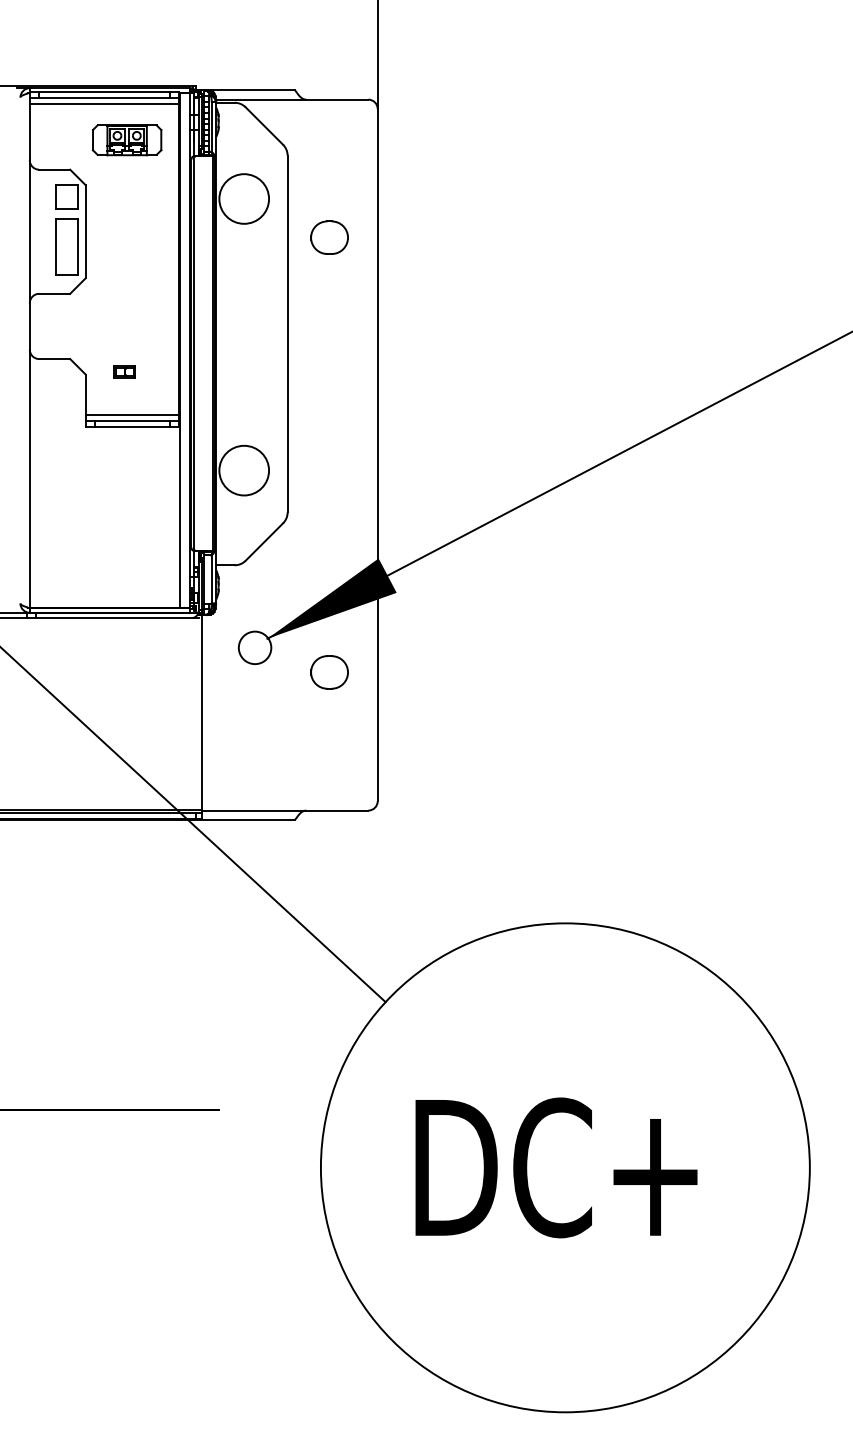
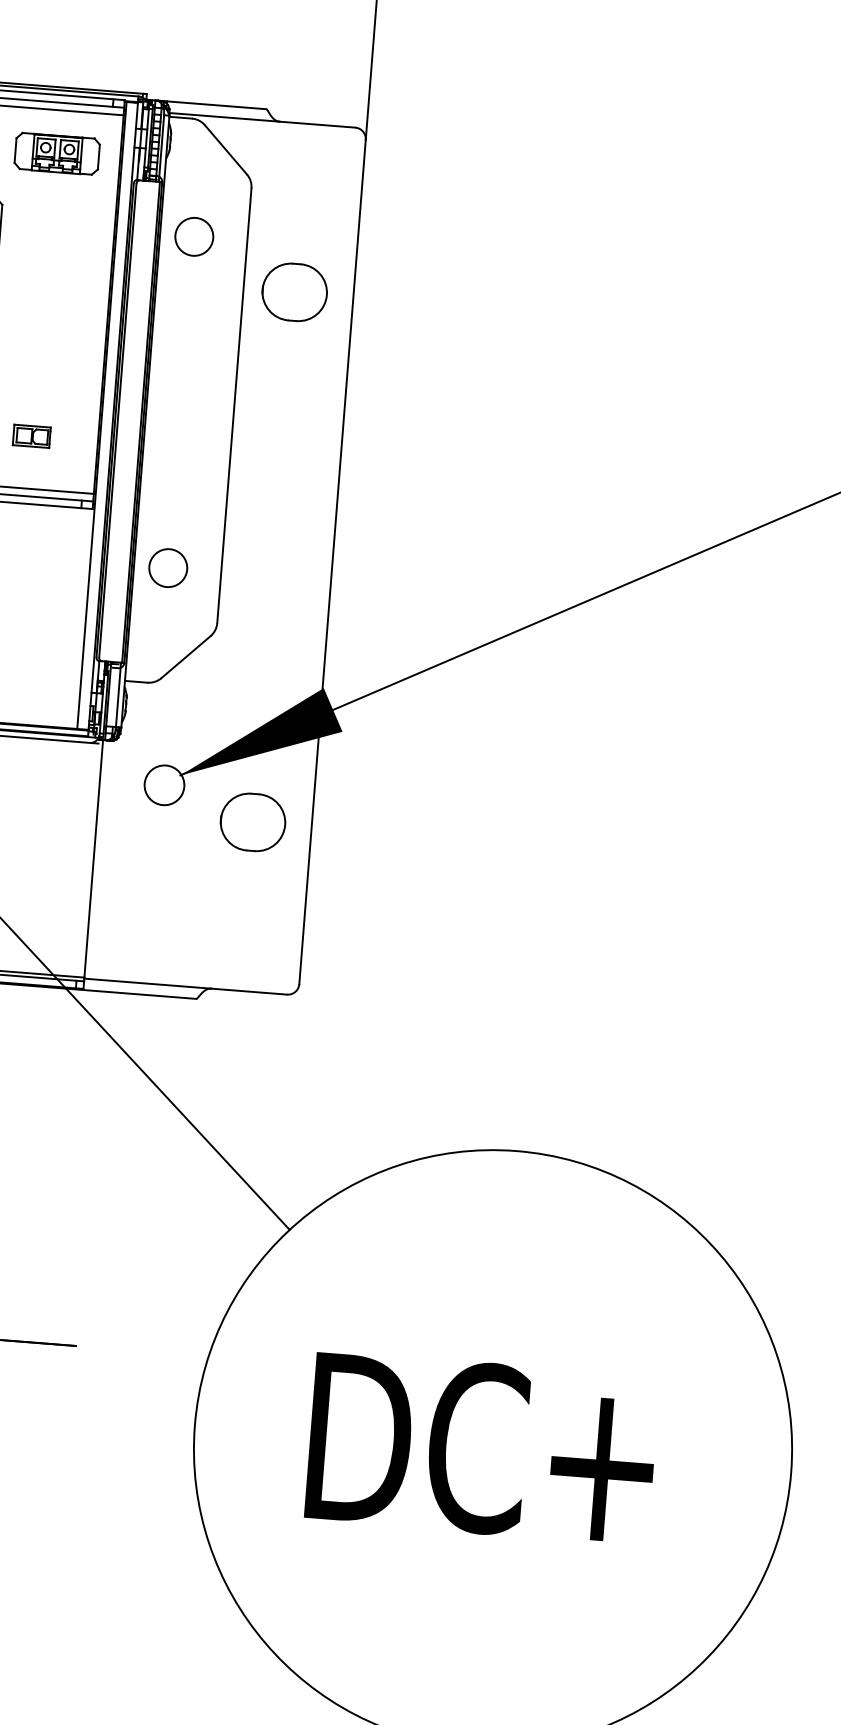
circle: (243, 198) -> (193, 236), size x0.62
part: (329, 237) -> (294, 292), size x1.43
part: (124, 371) -> (31, 435), size x1.43
circle: (243, 470) -> (167, 567), size x0.62
part: (329, 672) -> (252, 822), size x1.43

